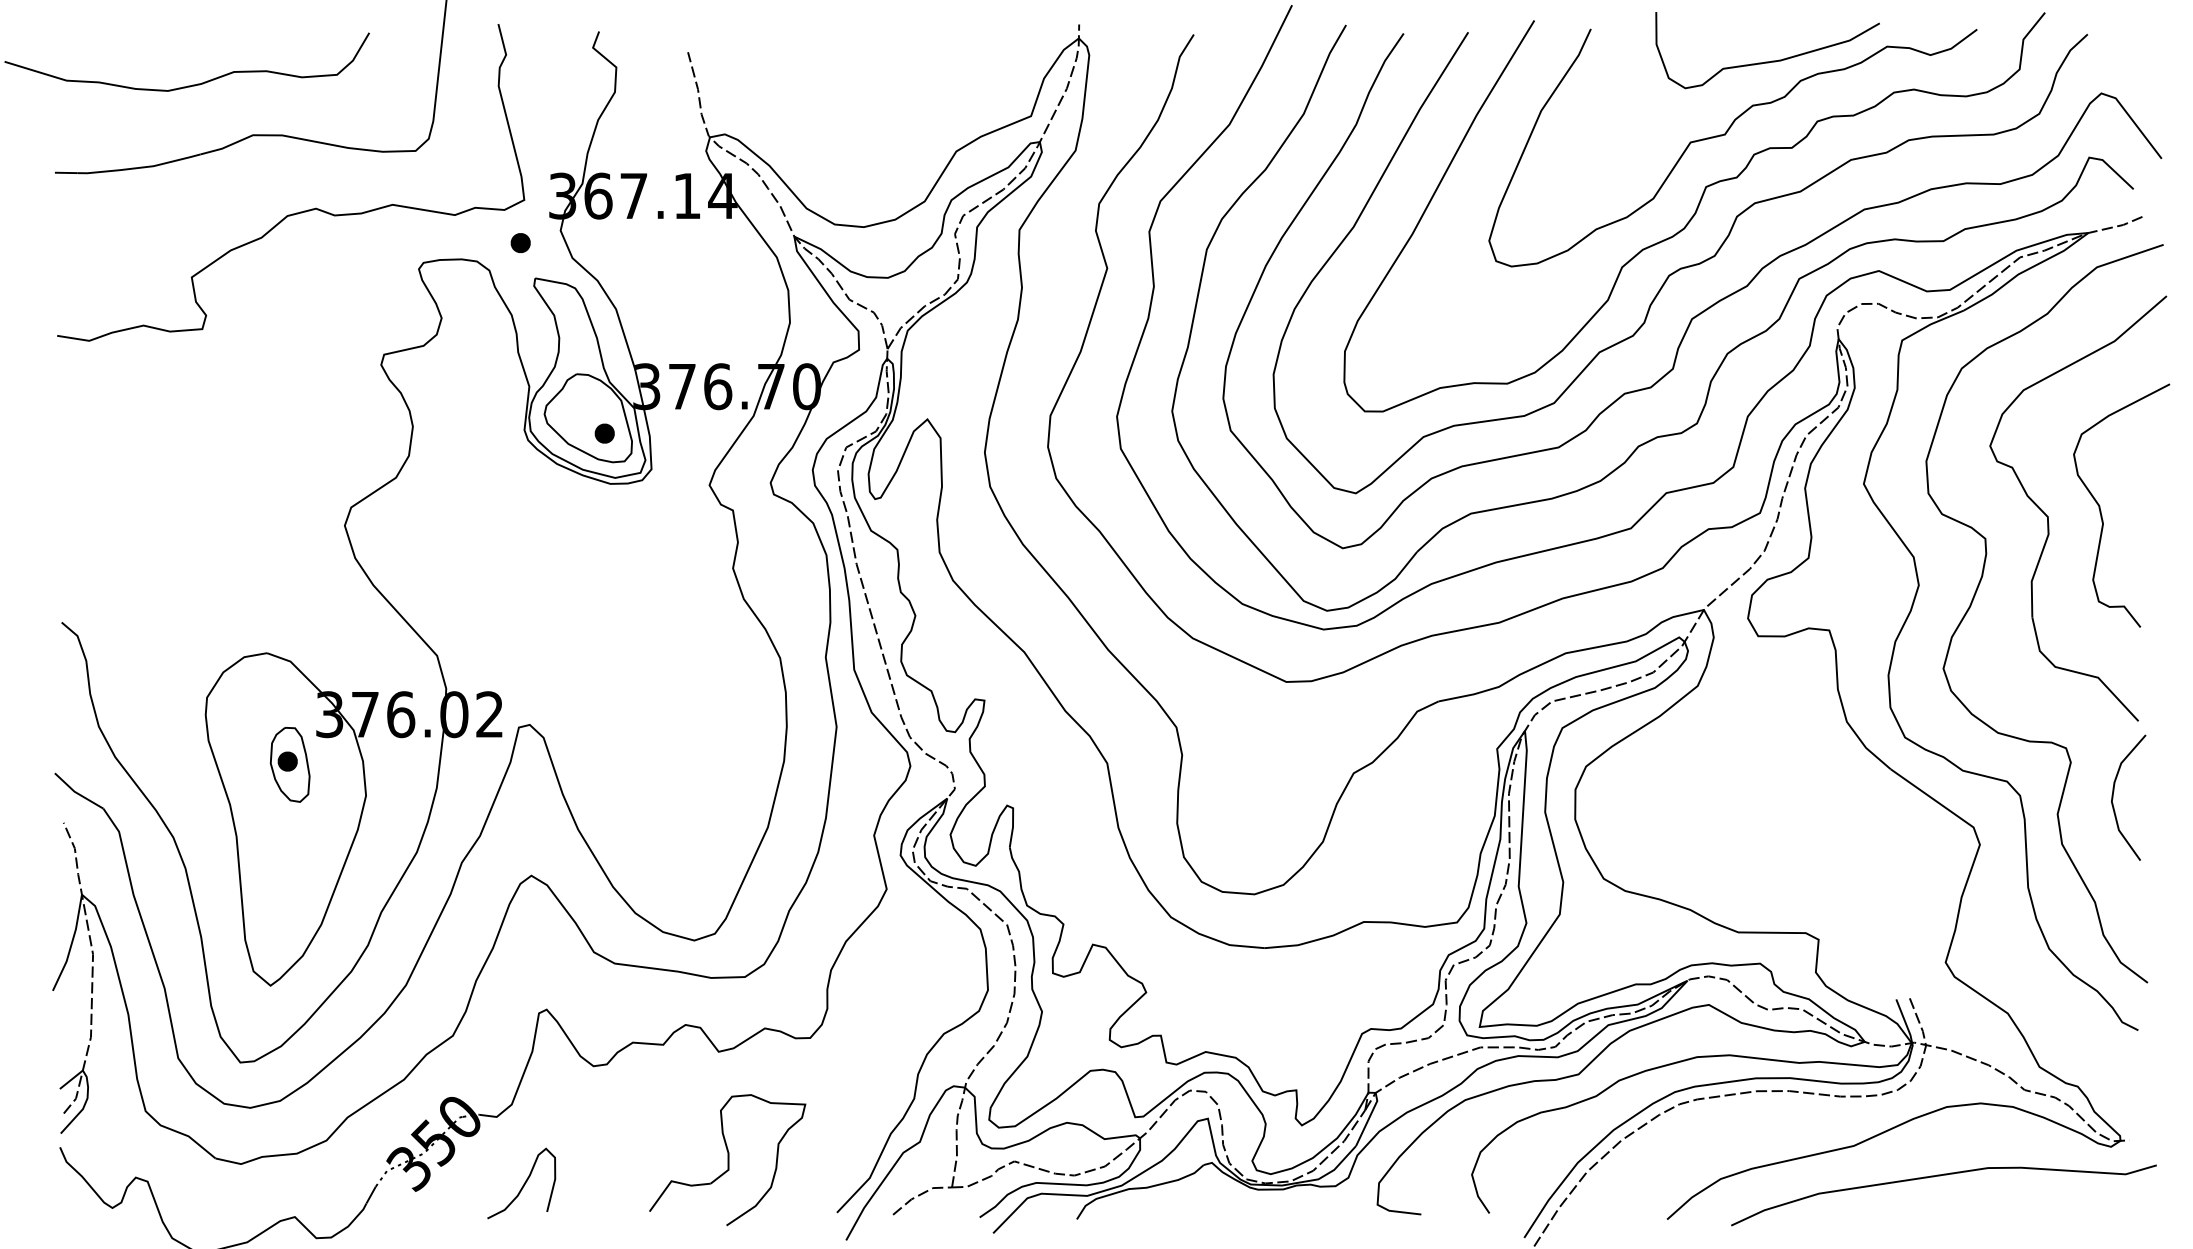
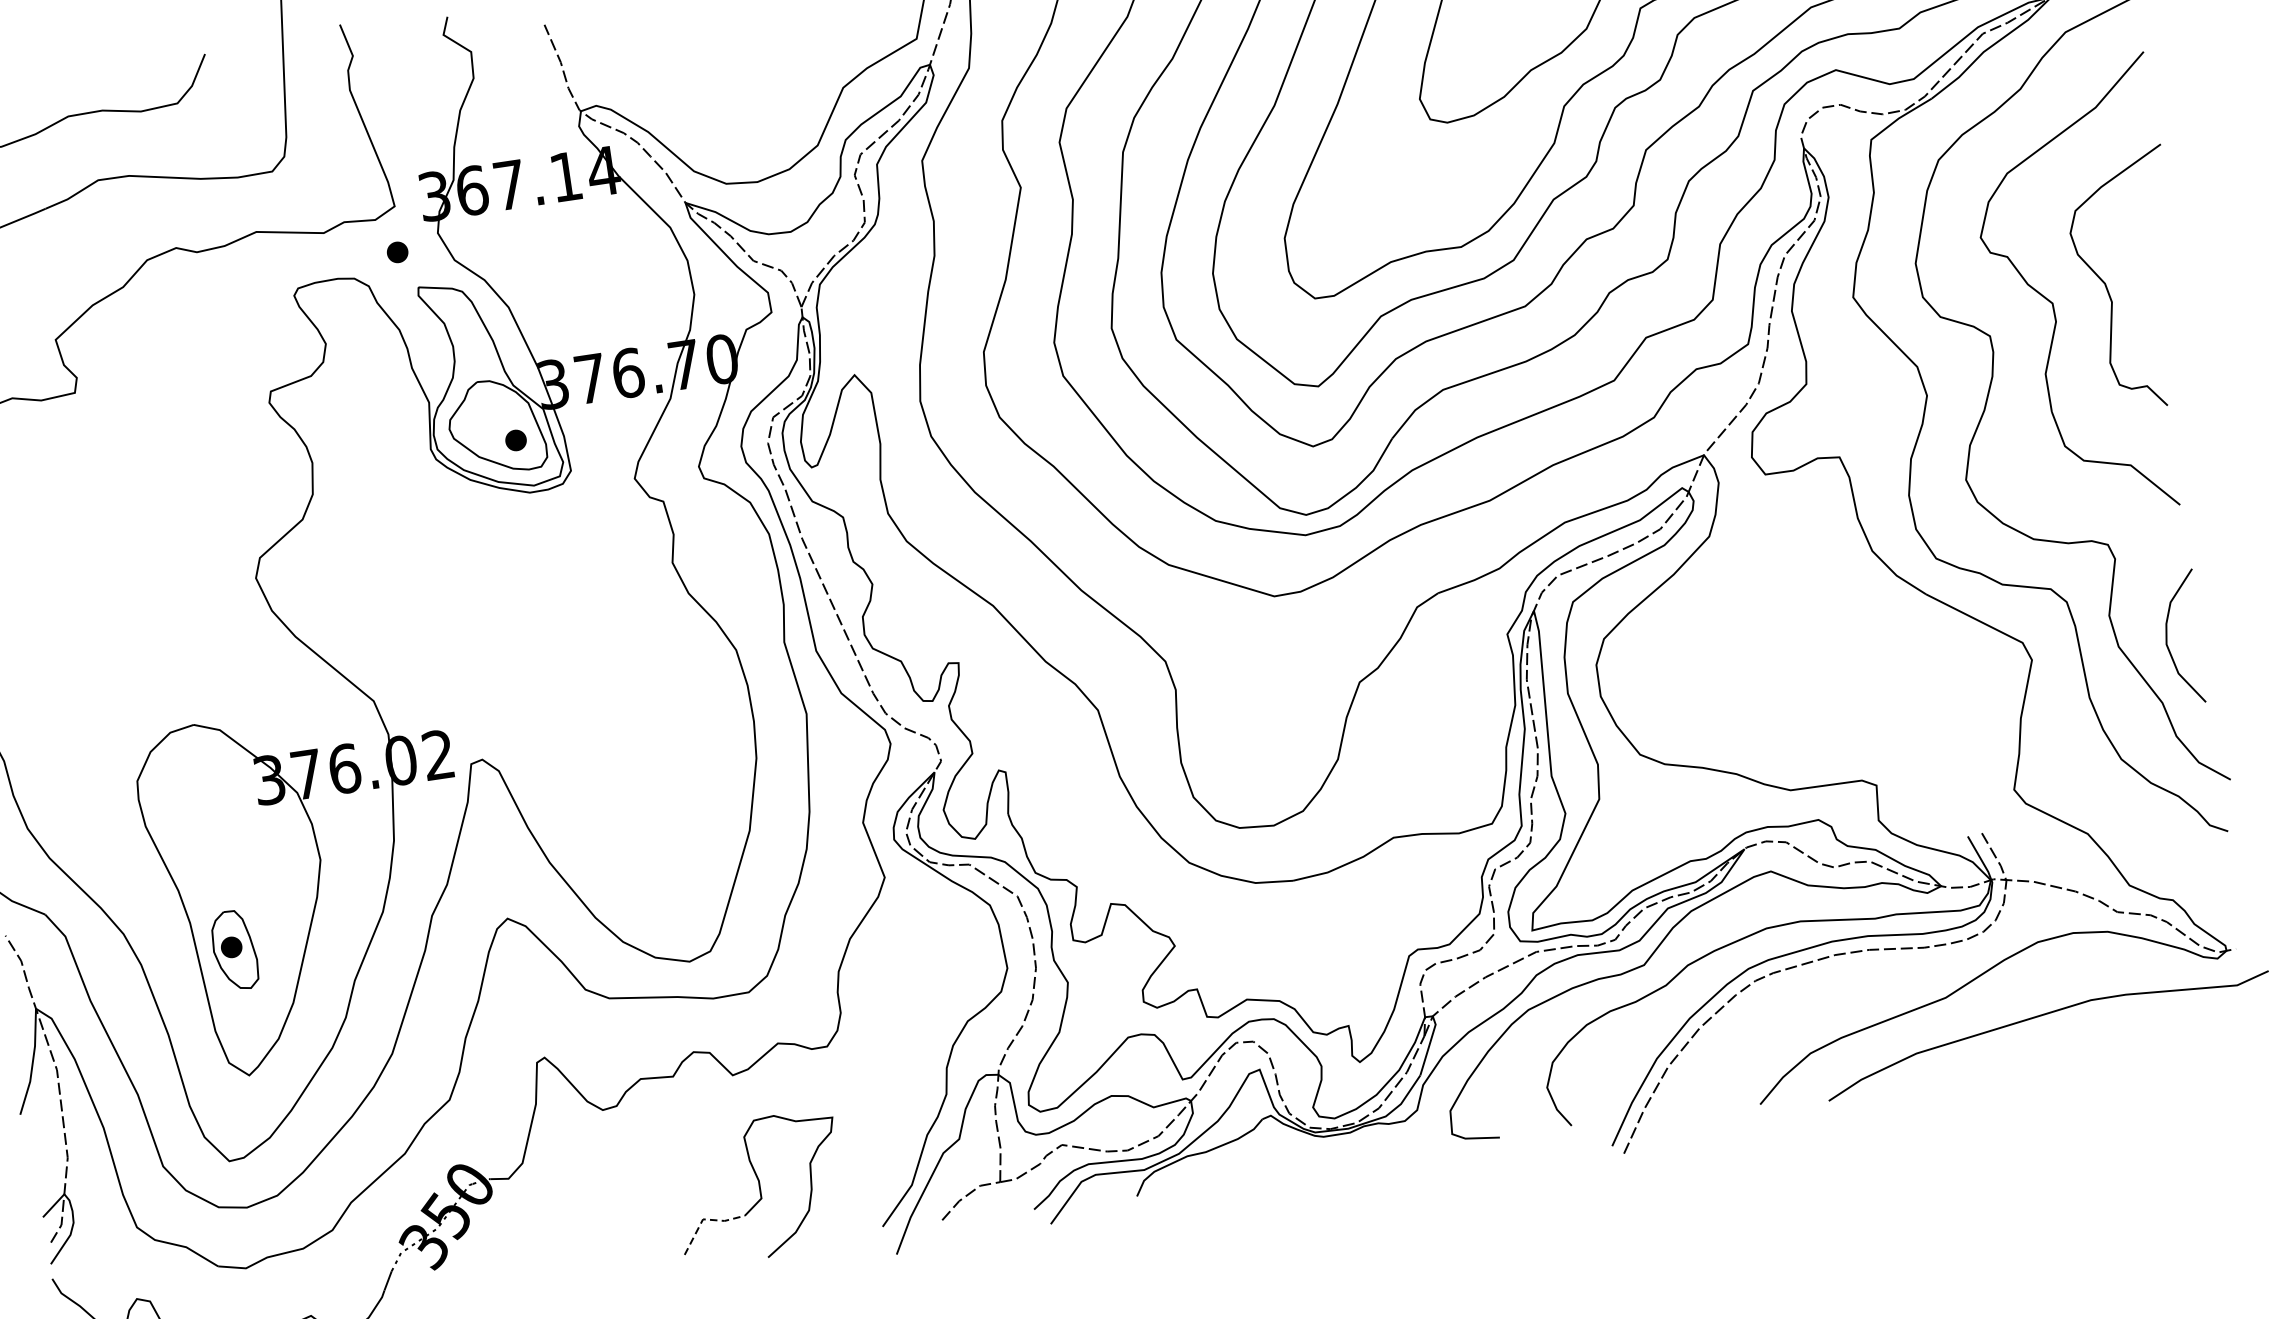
part: (289, 764) -> (233, 950), moved
curve: (2113, 797) -> (2167, 639), moved
line: (673, 1181) -> (705, 1219), solid -> dashed
curve: (523, 1184) -> (547, 1245), removed

